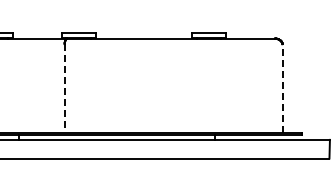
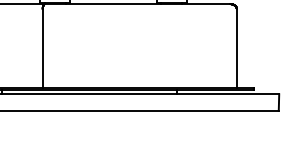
line: (282, 88) -> (236, 48), dashed -> solid
line: (64, 89) -> (42, 49), dashed -> solid

